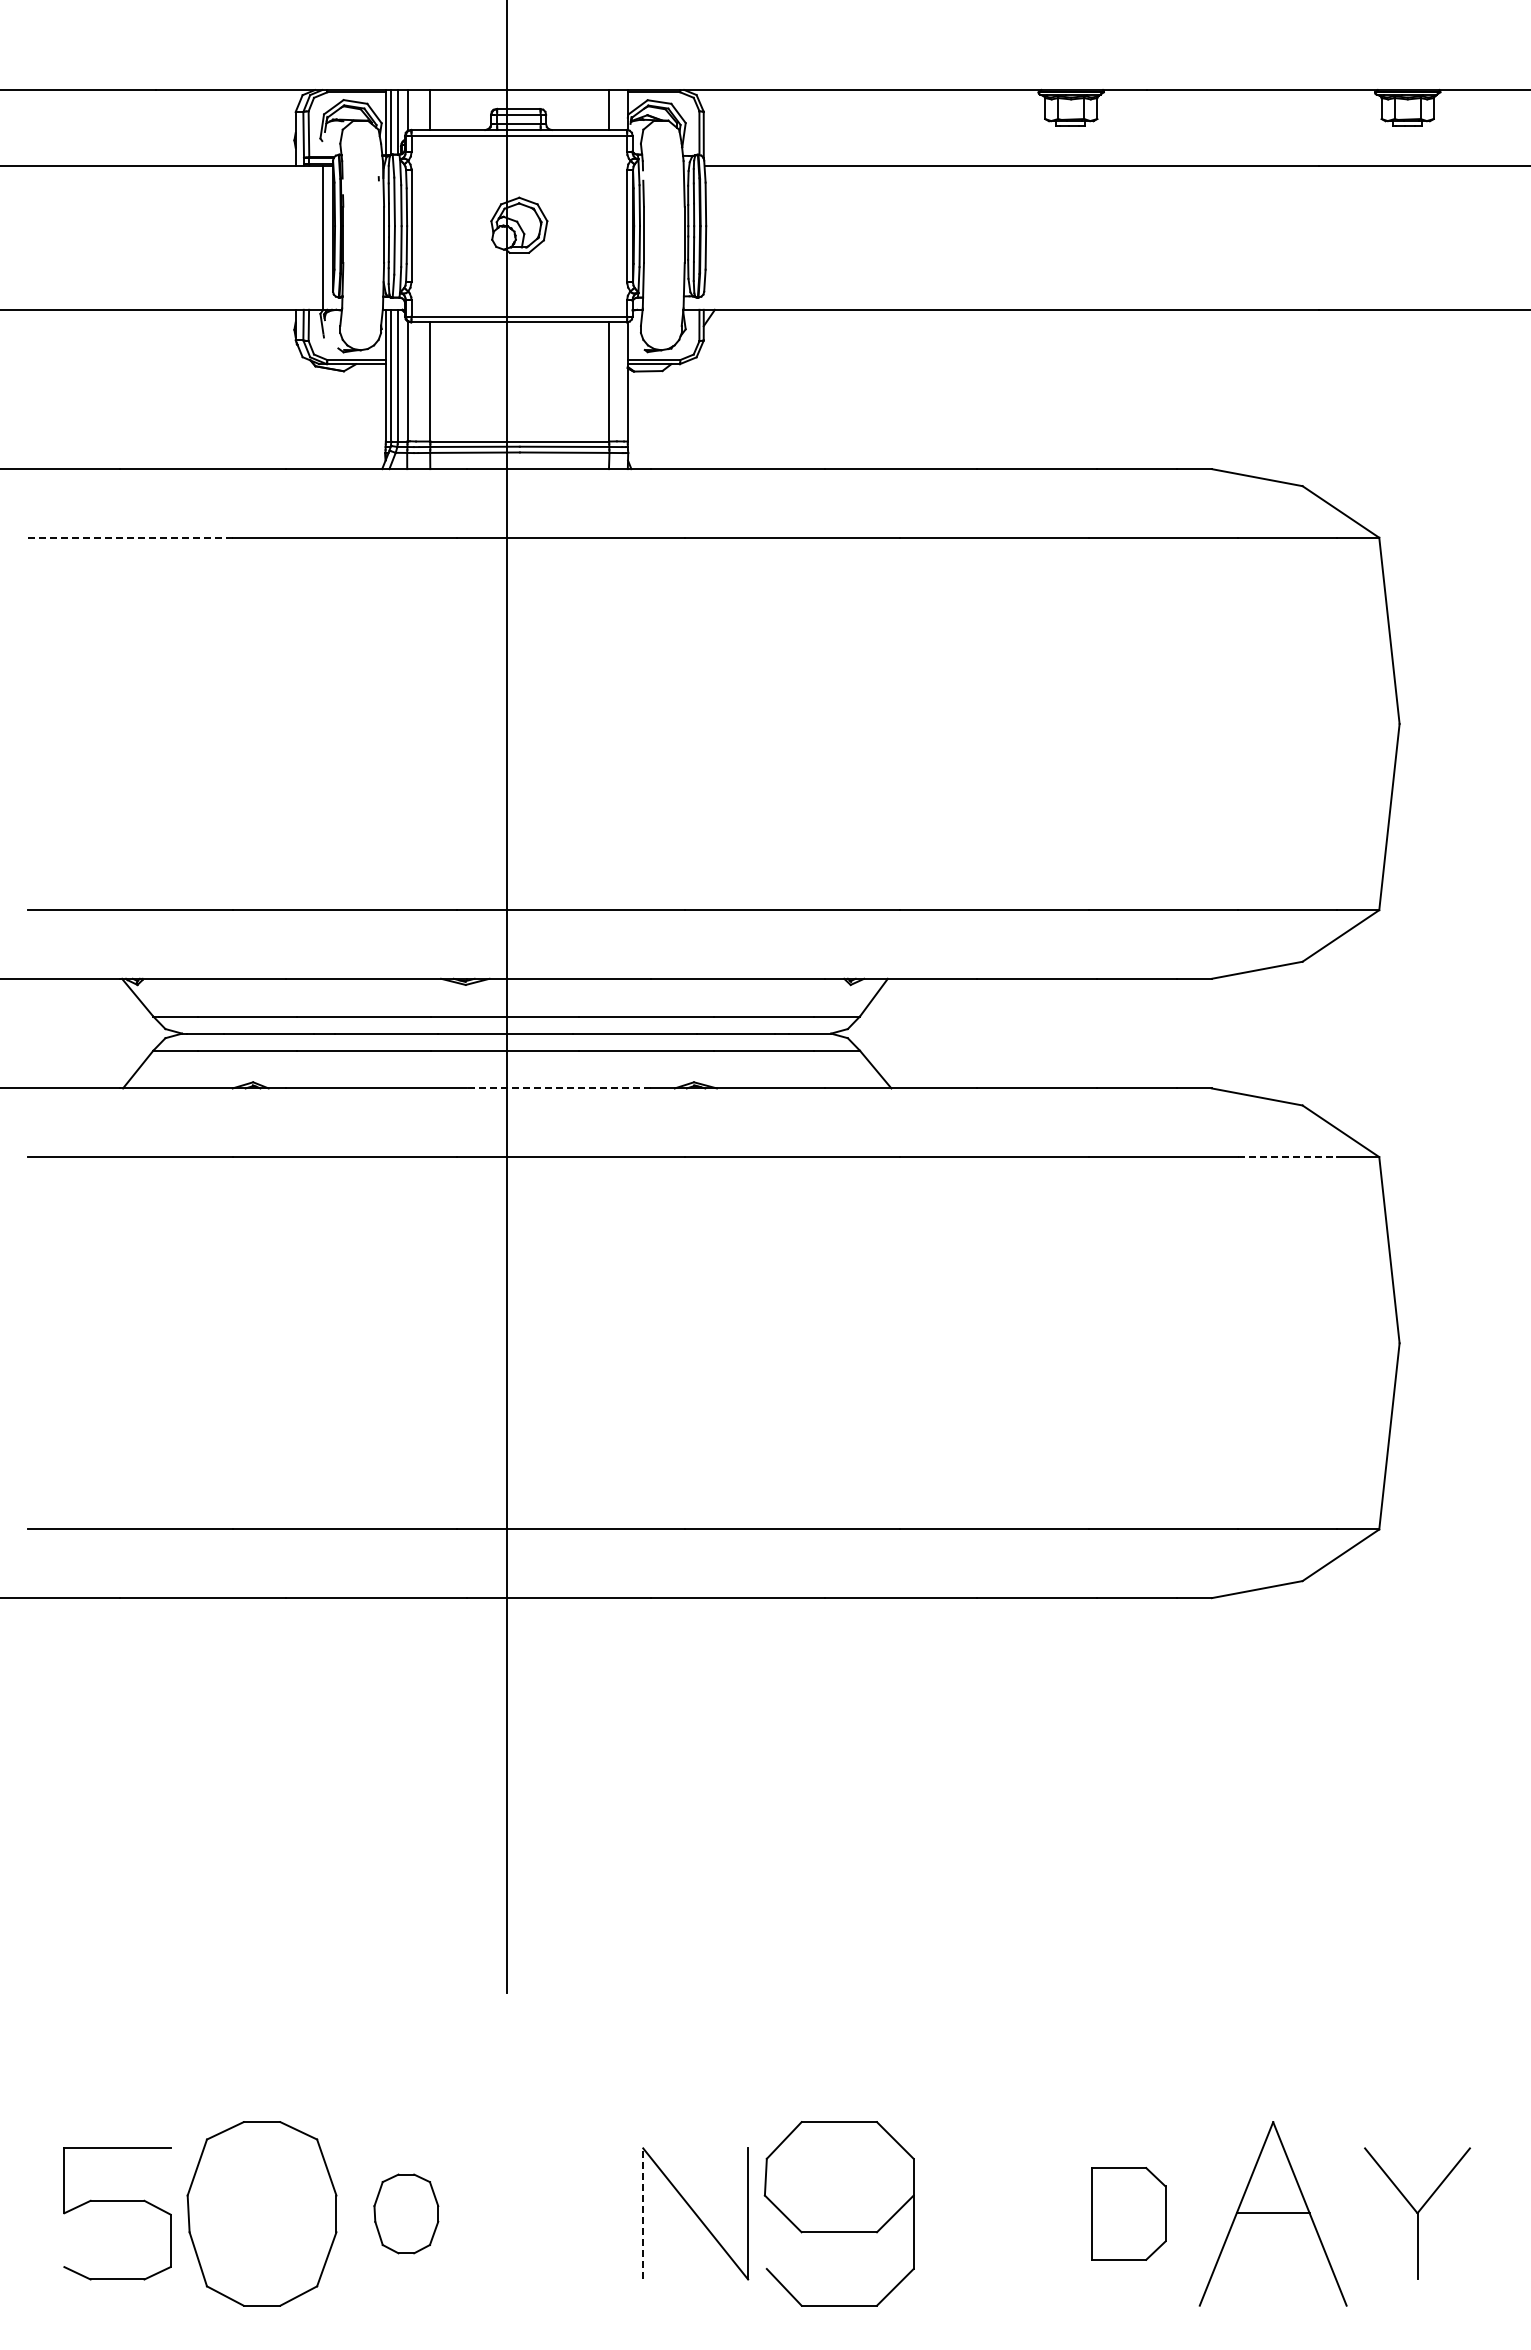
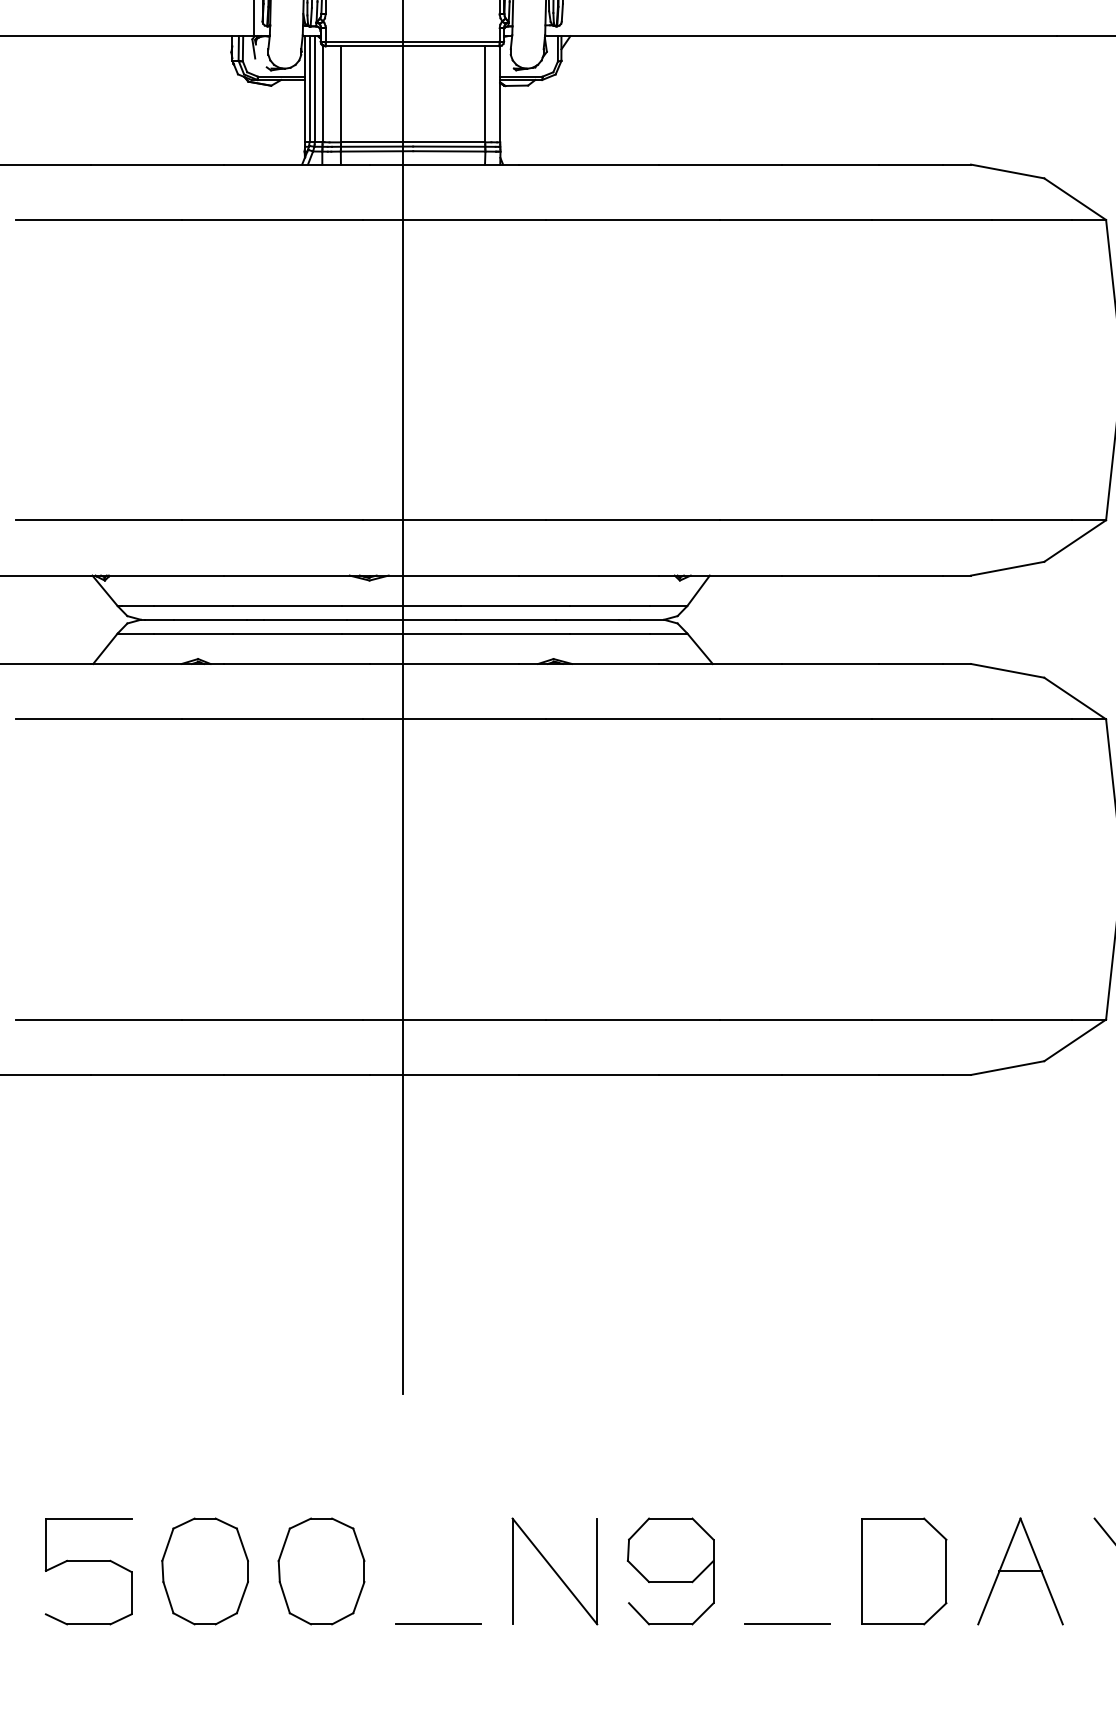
line: (130, 537) -> (99, 219), dashed -> solid
line: (558, 1088) -> (444, 664), dashed -> solid
line: (1287, 1157) -> (1032, 719), dashed -> solid
part: (261, 2213) -> (204, 1571), size x0.71
part: (406, 2213) -> (321, 1571), size x1.67
line: (643, 2213) -> (512, 1571), dashed -> solid
part: (839, 2213) -> (670, 1571), size x0.71
part: (1128, 2213) -> (903, 1571), size x1.43
part: (1272, 2213) -> (1020, 1571), size x0.71
line: (551, 2278) -> (438, 1623), added
line: (983, 2279) -> (786, 1624), added

